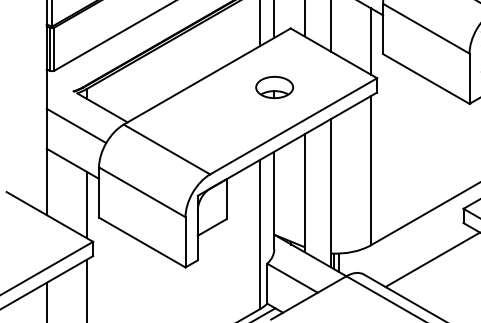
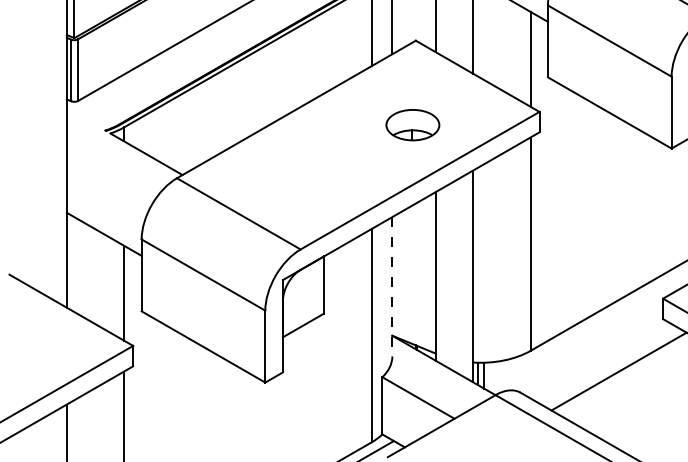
part: (274, 87) -> (412, 125), moved
line: (76, 125) -> (109, 179), removed
line: (274, 200) -> (392, 286), solid -> dashed

